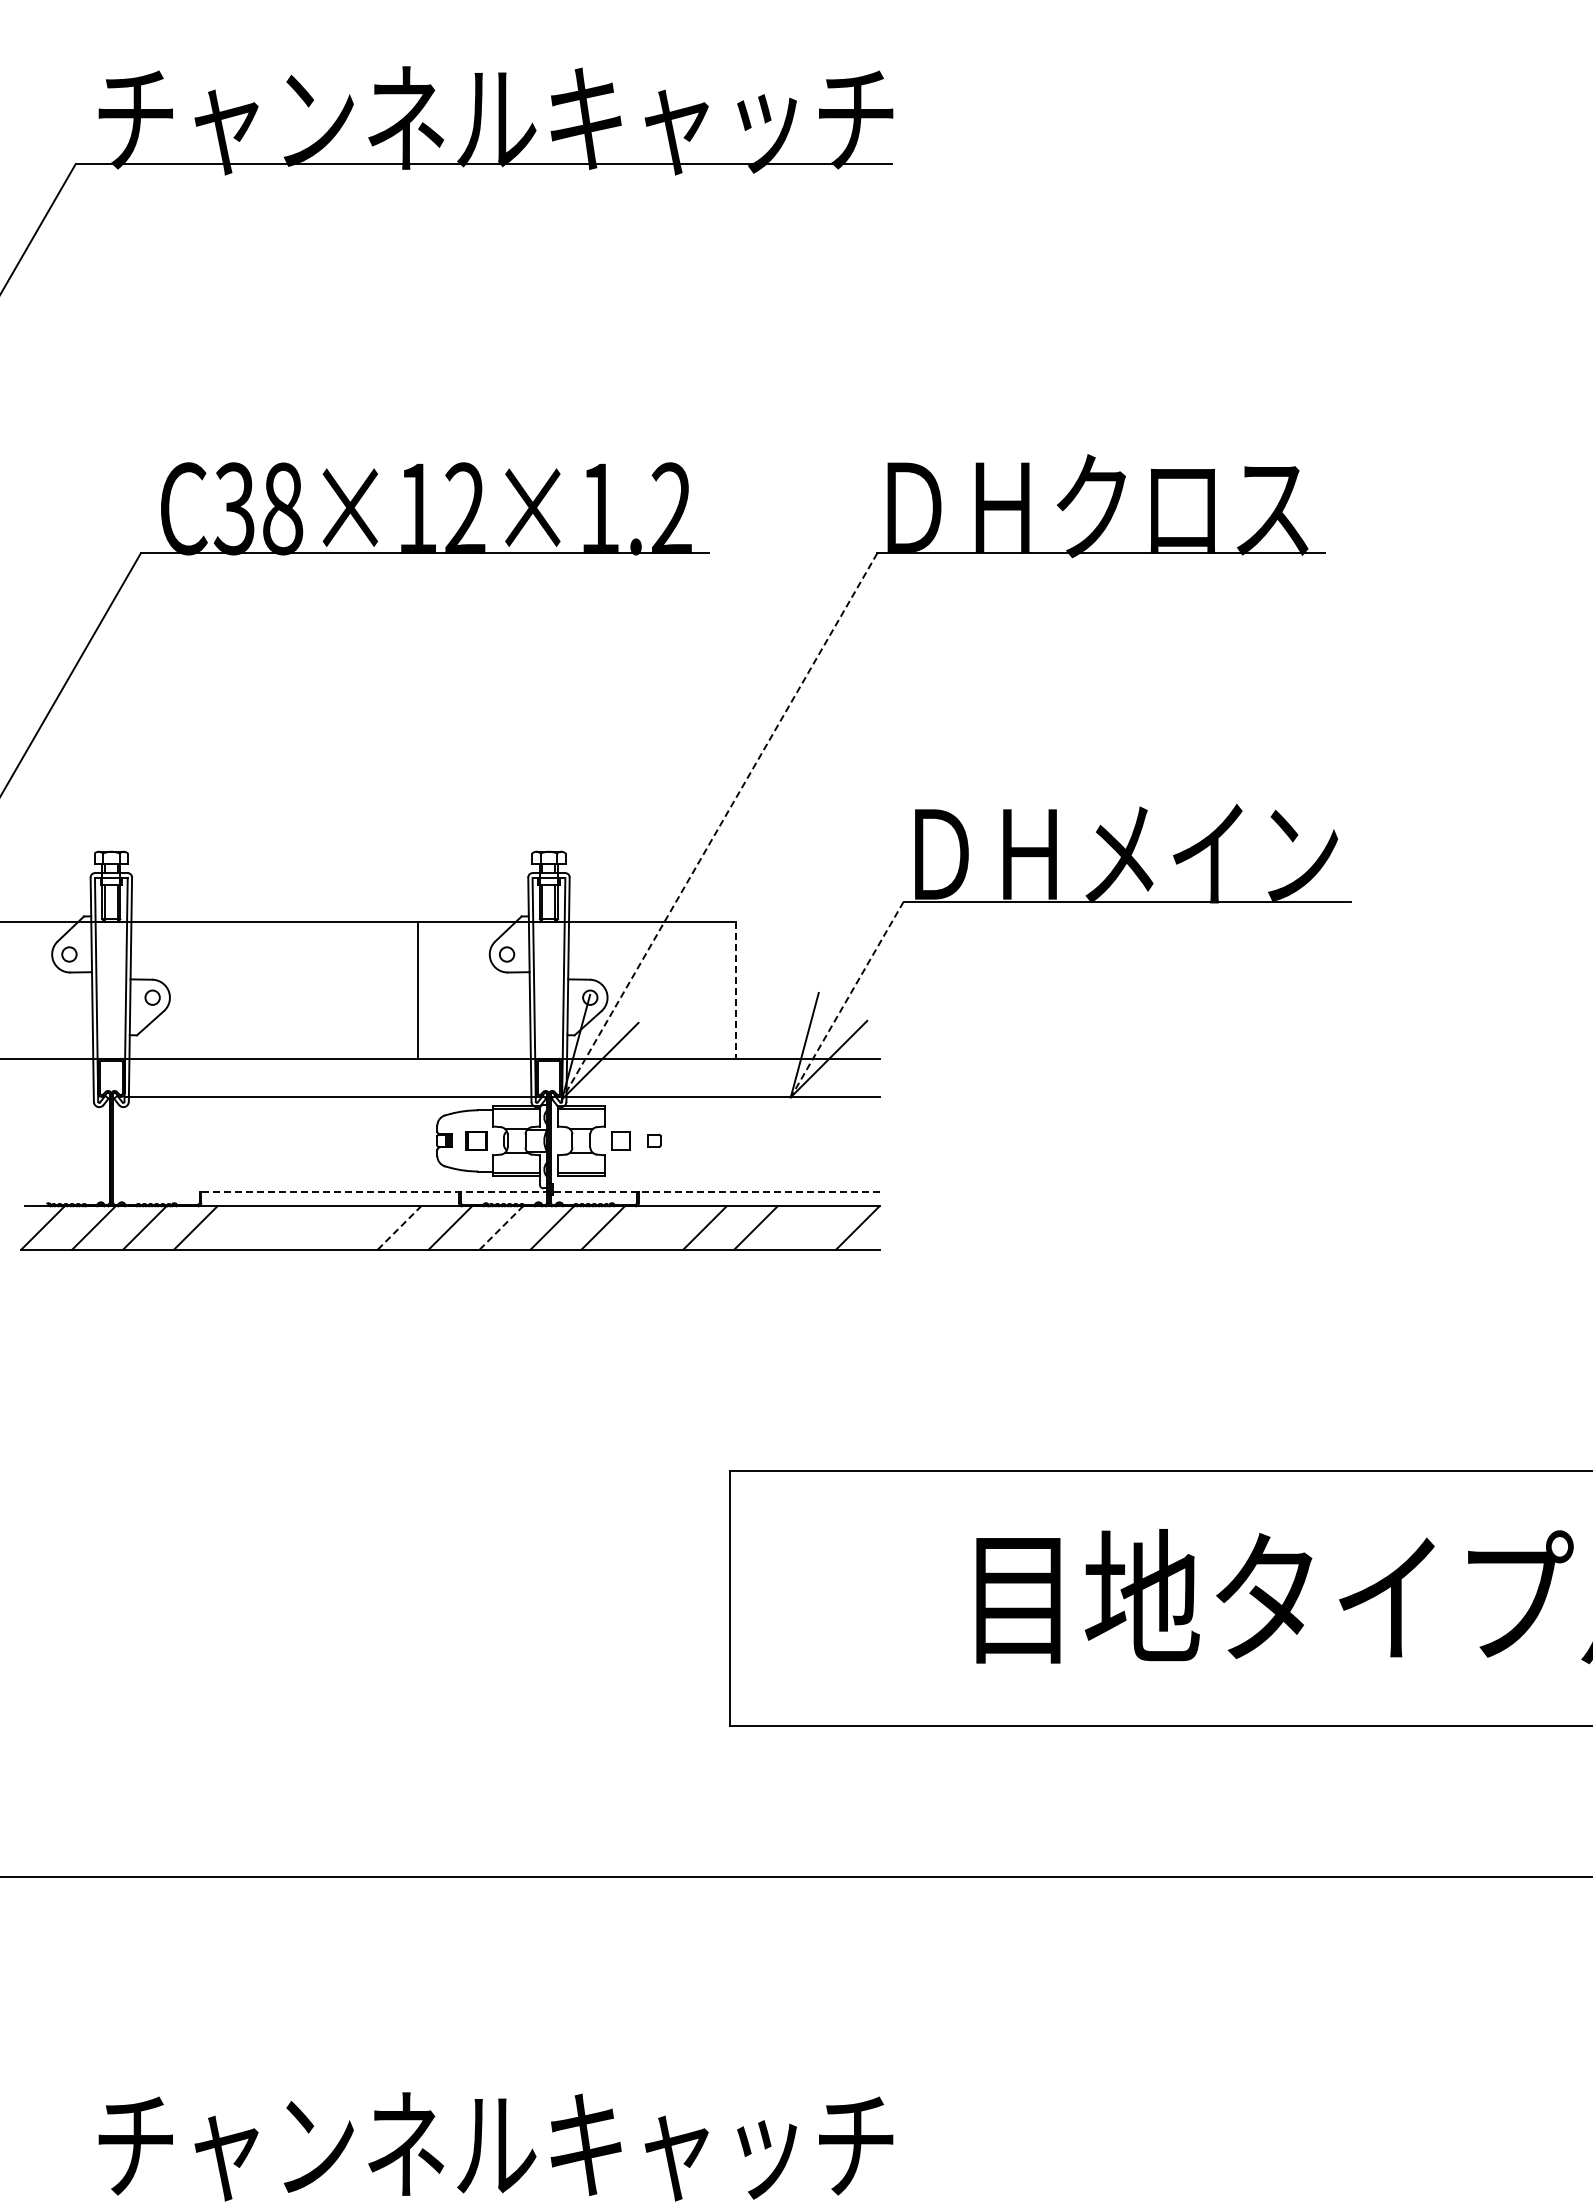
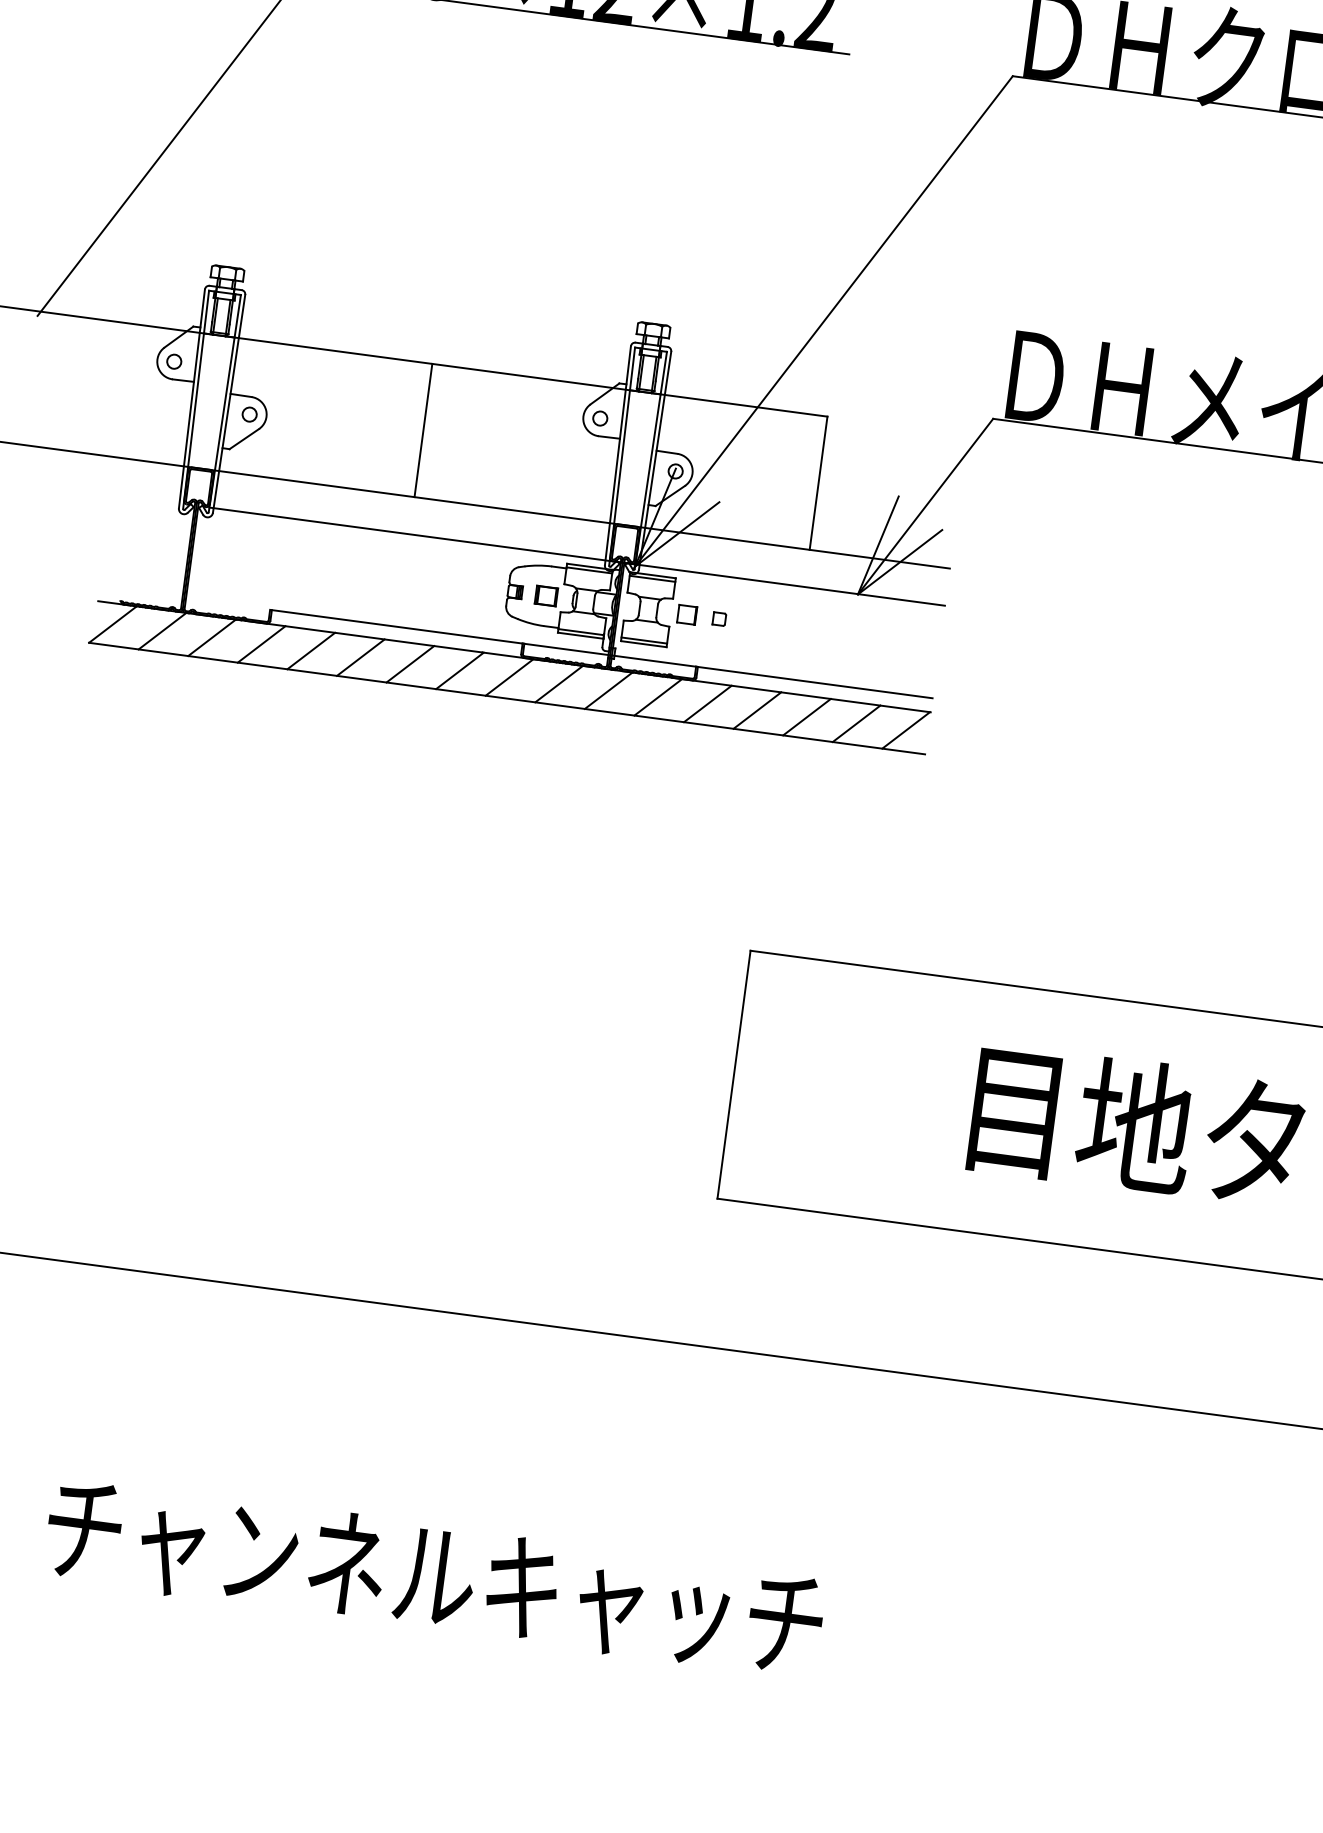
line: (718, 827) -> (822, 322), dashed -> solid
line: (418, 989) -> (423, 429), moved
line: (736, 990) -> (818, 483), dashed -> solid
line: (847, 999) -> (925, 506), dashed -> solid
line: (540, 1192) -> (601, 654), dashed -> solid
line: (246, 1227) -> (311, 650), added
line: (297, 1227) -> (360, 657), added
line: (348, 1227) -> (410, 663), added
line: (653, 1227) -> (707, 703), added
line: (806, 1227) -> (856, 723), added
line: (399, 1228) -> (459, 671), dashed -> solid
line: (501, 1228) -> (559, 684), dashed -> solid

